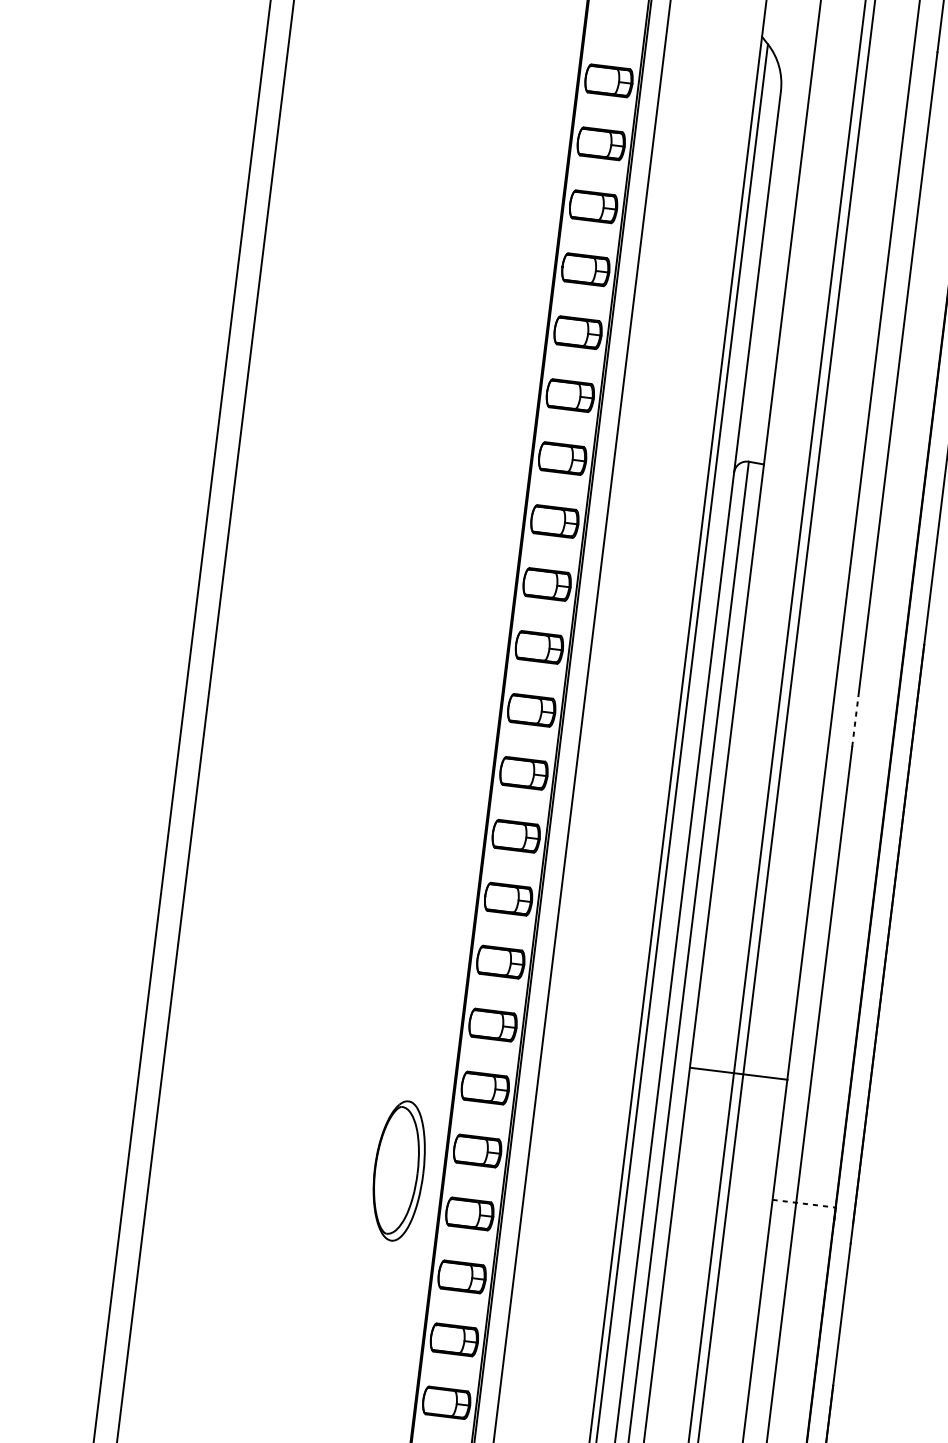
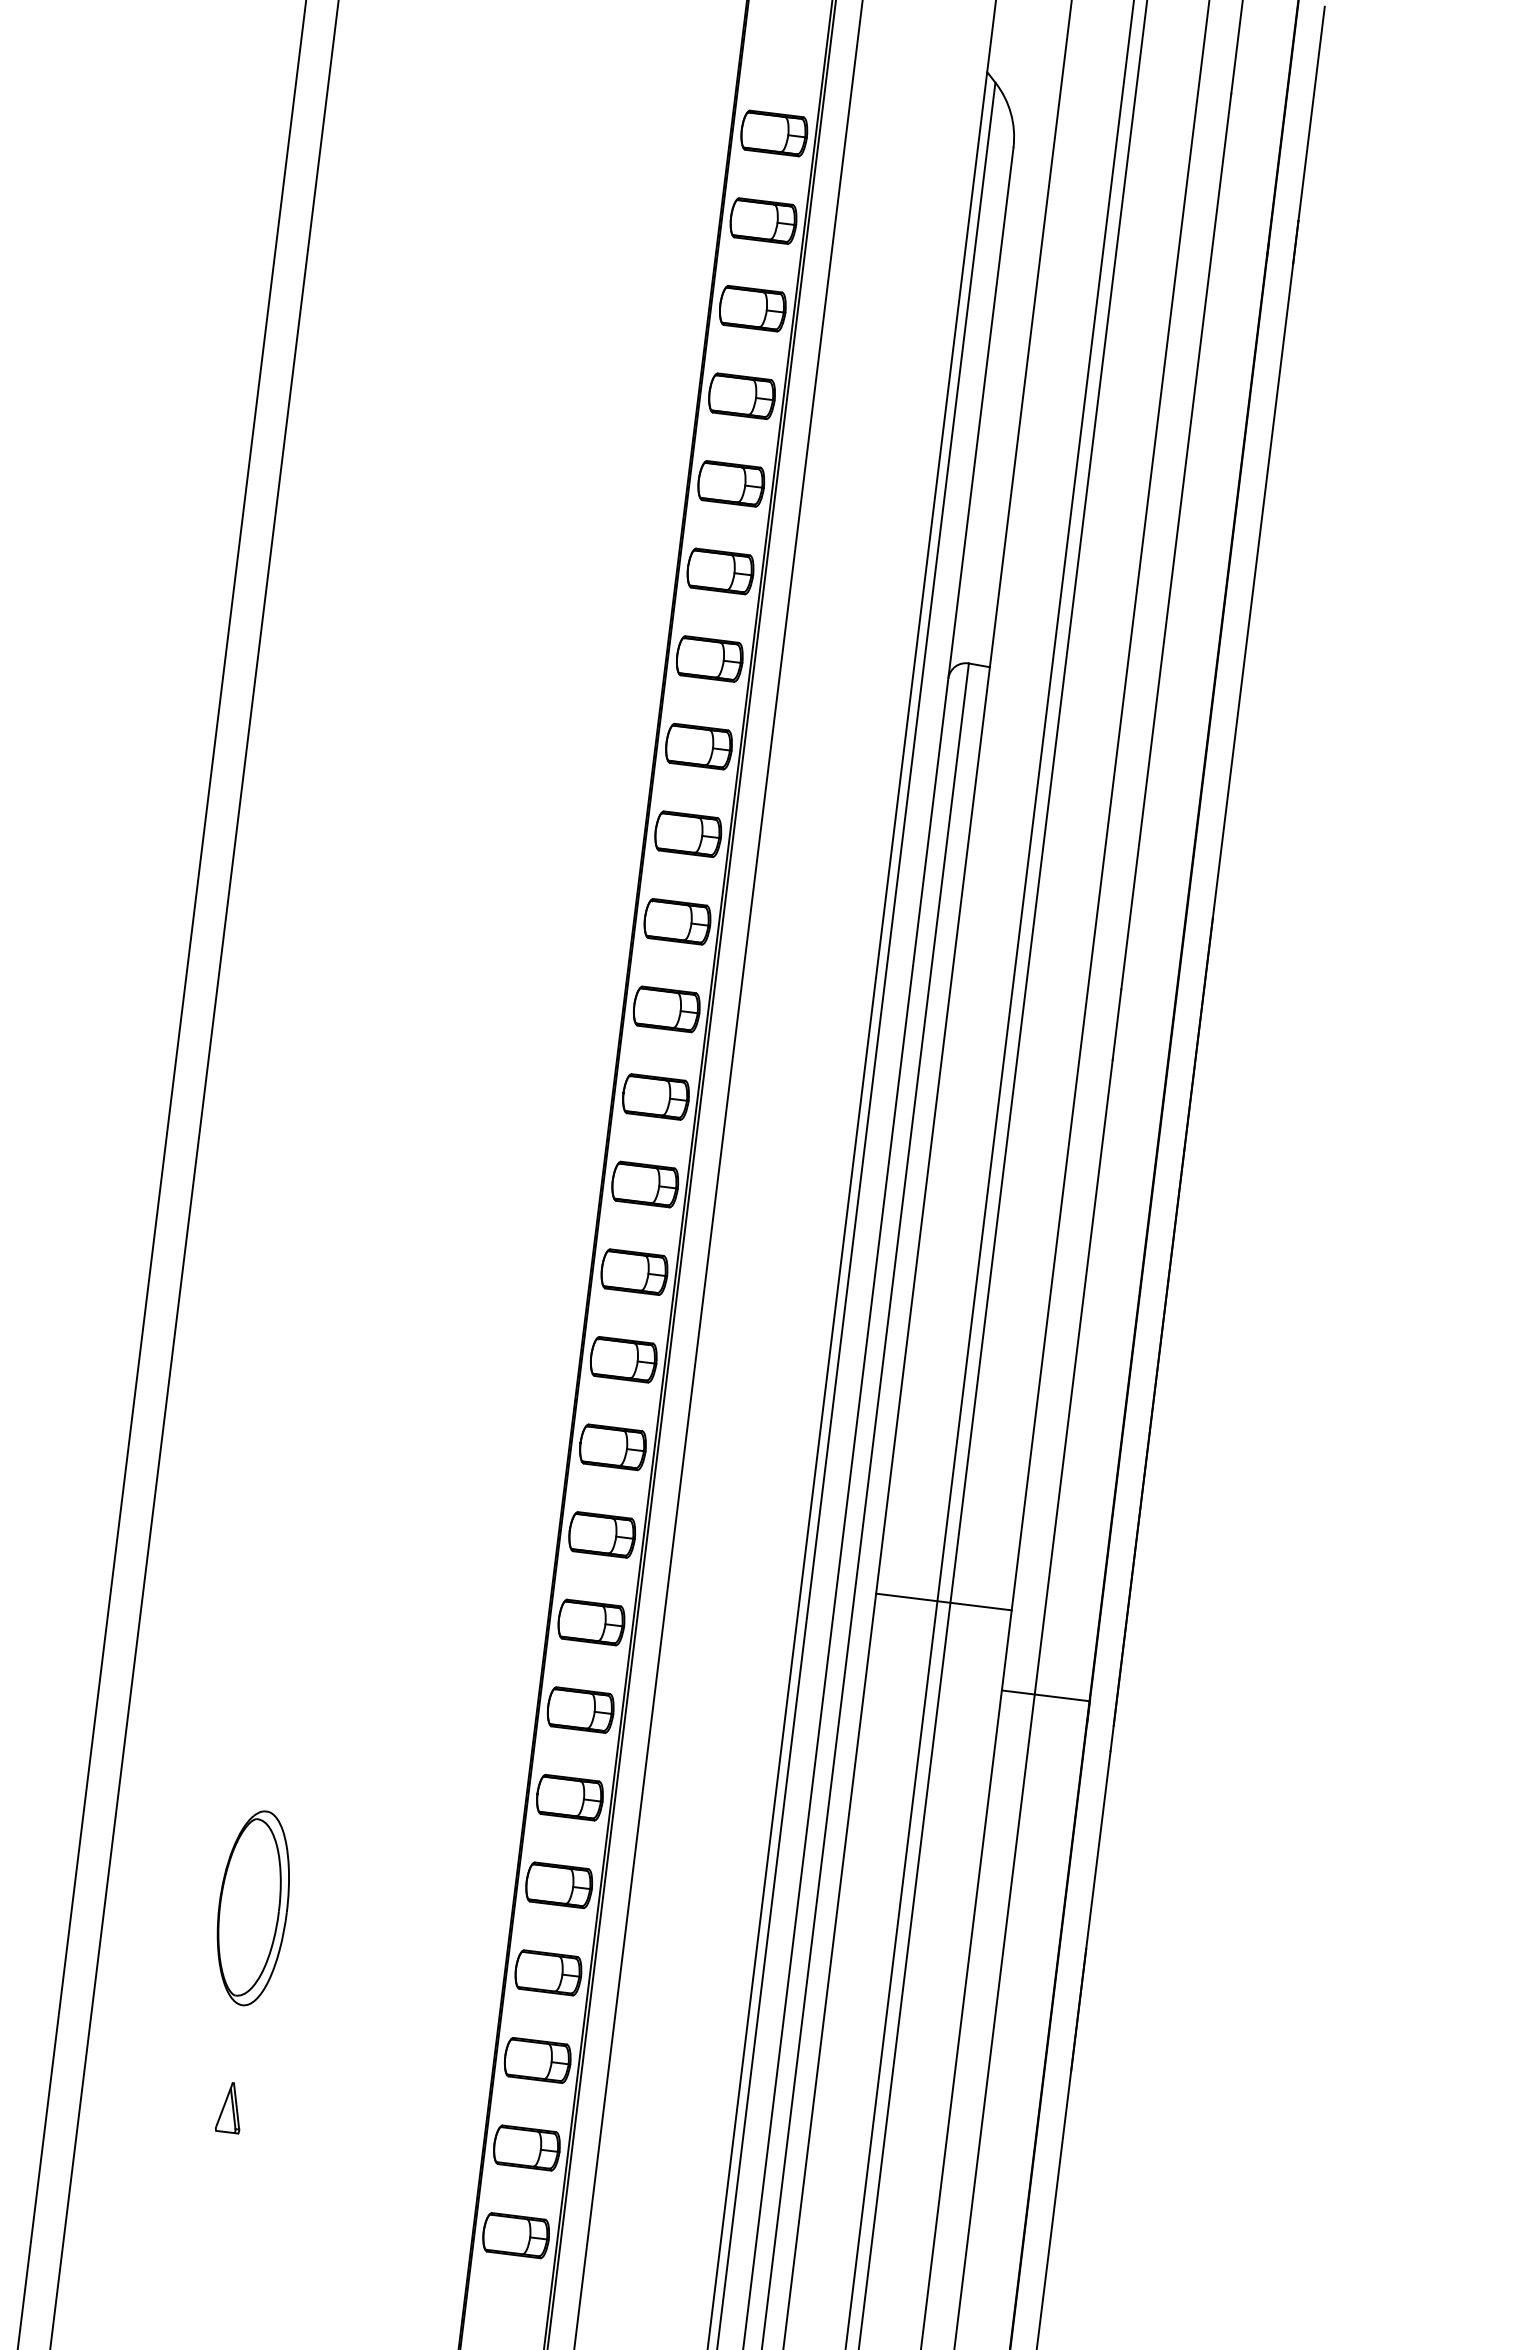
line: (855, 721) -> (1117, 1024), dashed -> solid
line: (738, 1073) -> (943, 1601), moved
part: (398, 1171) -> (252, 1908), moved
line: (804, 1203) -> (1046, 1695), dashed -> solid

